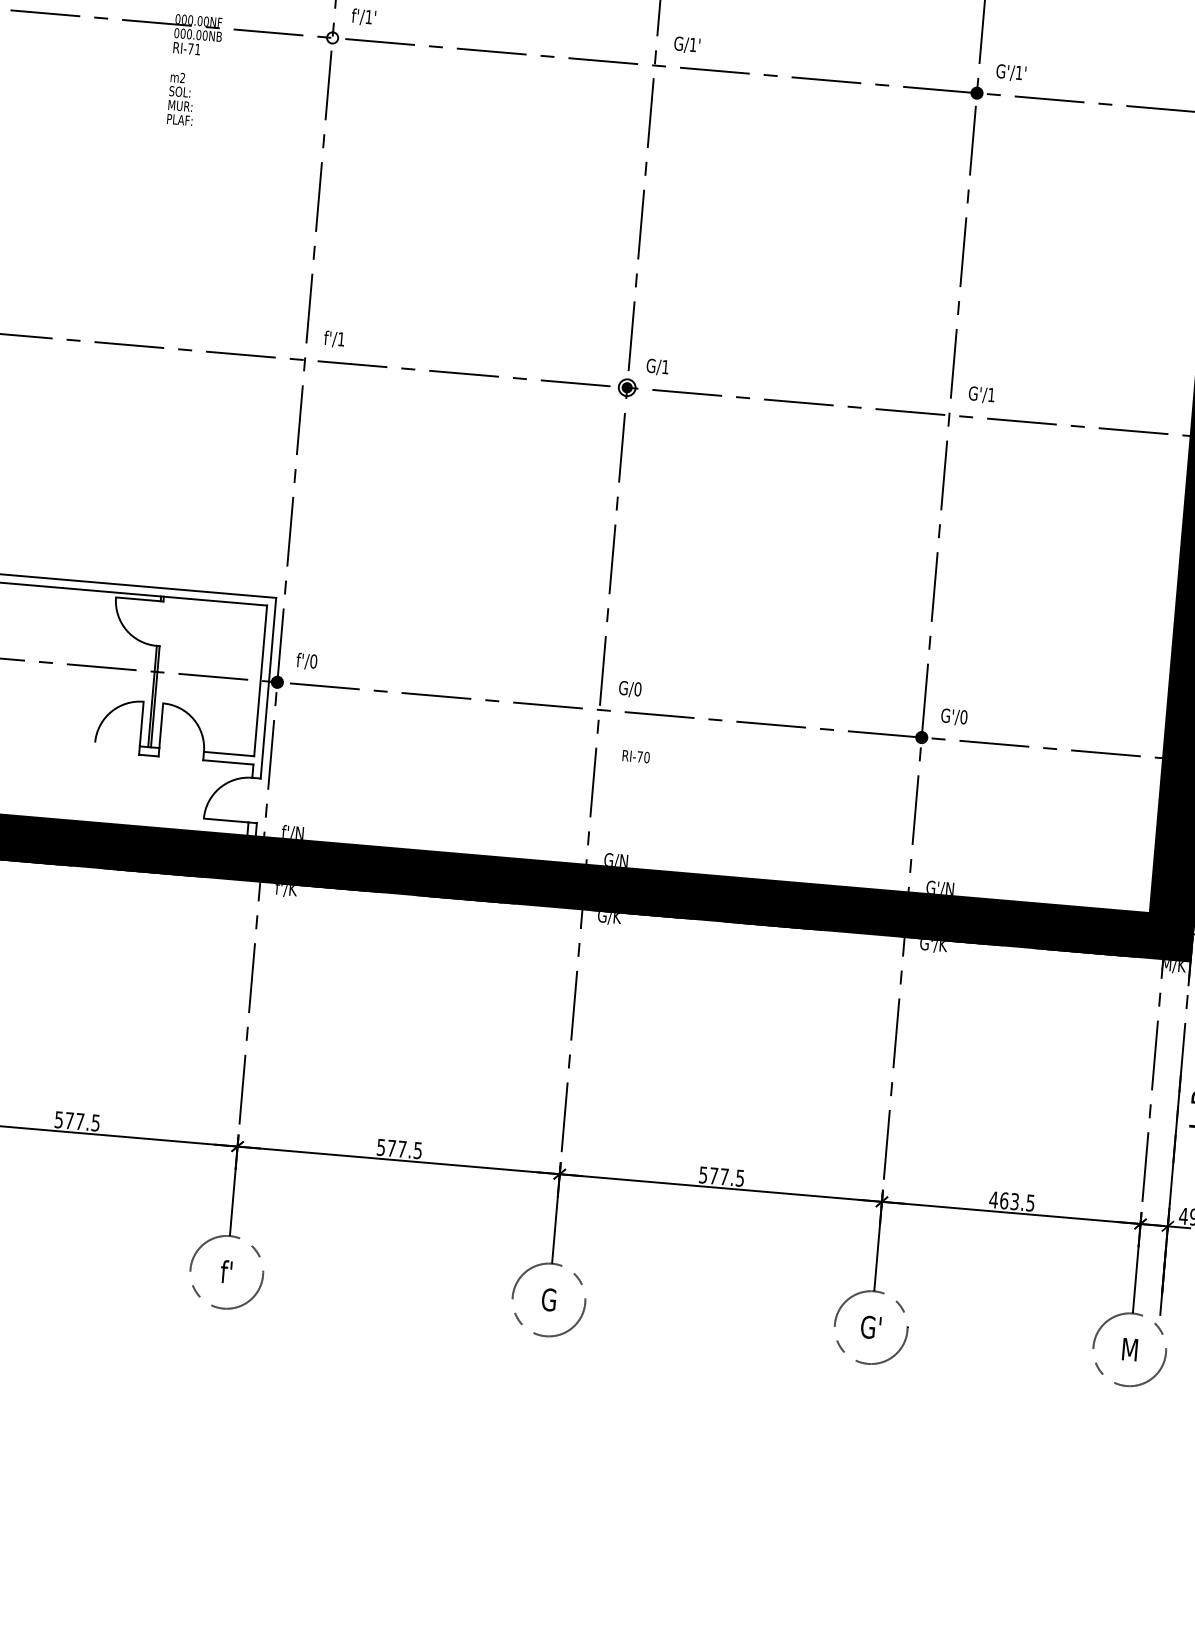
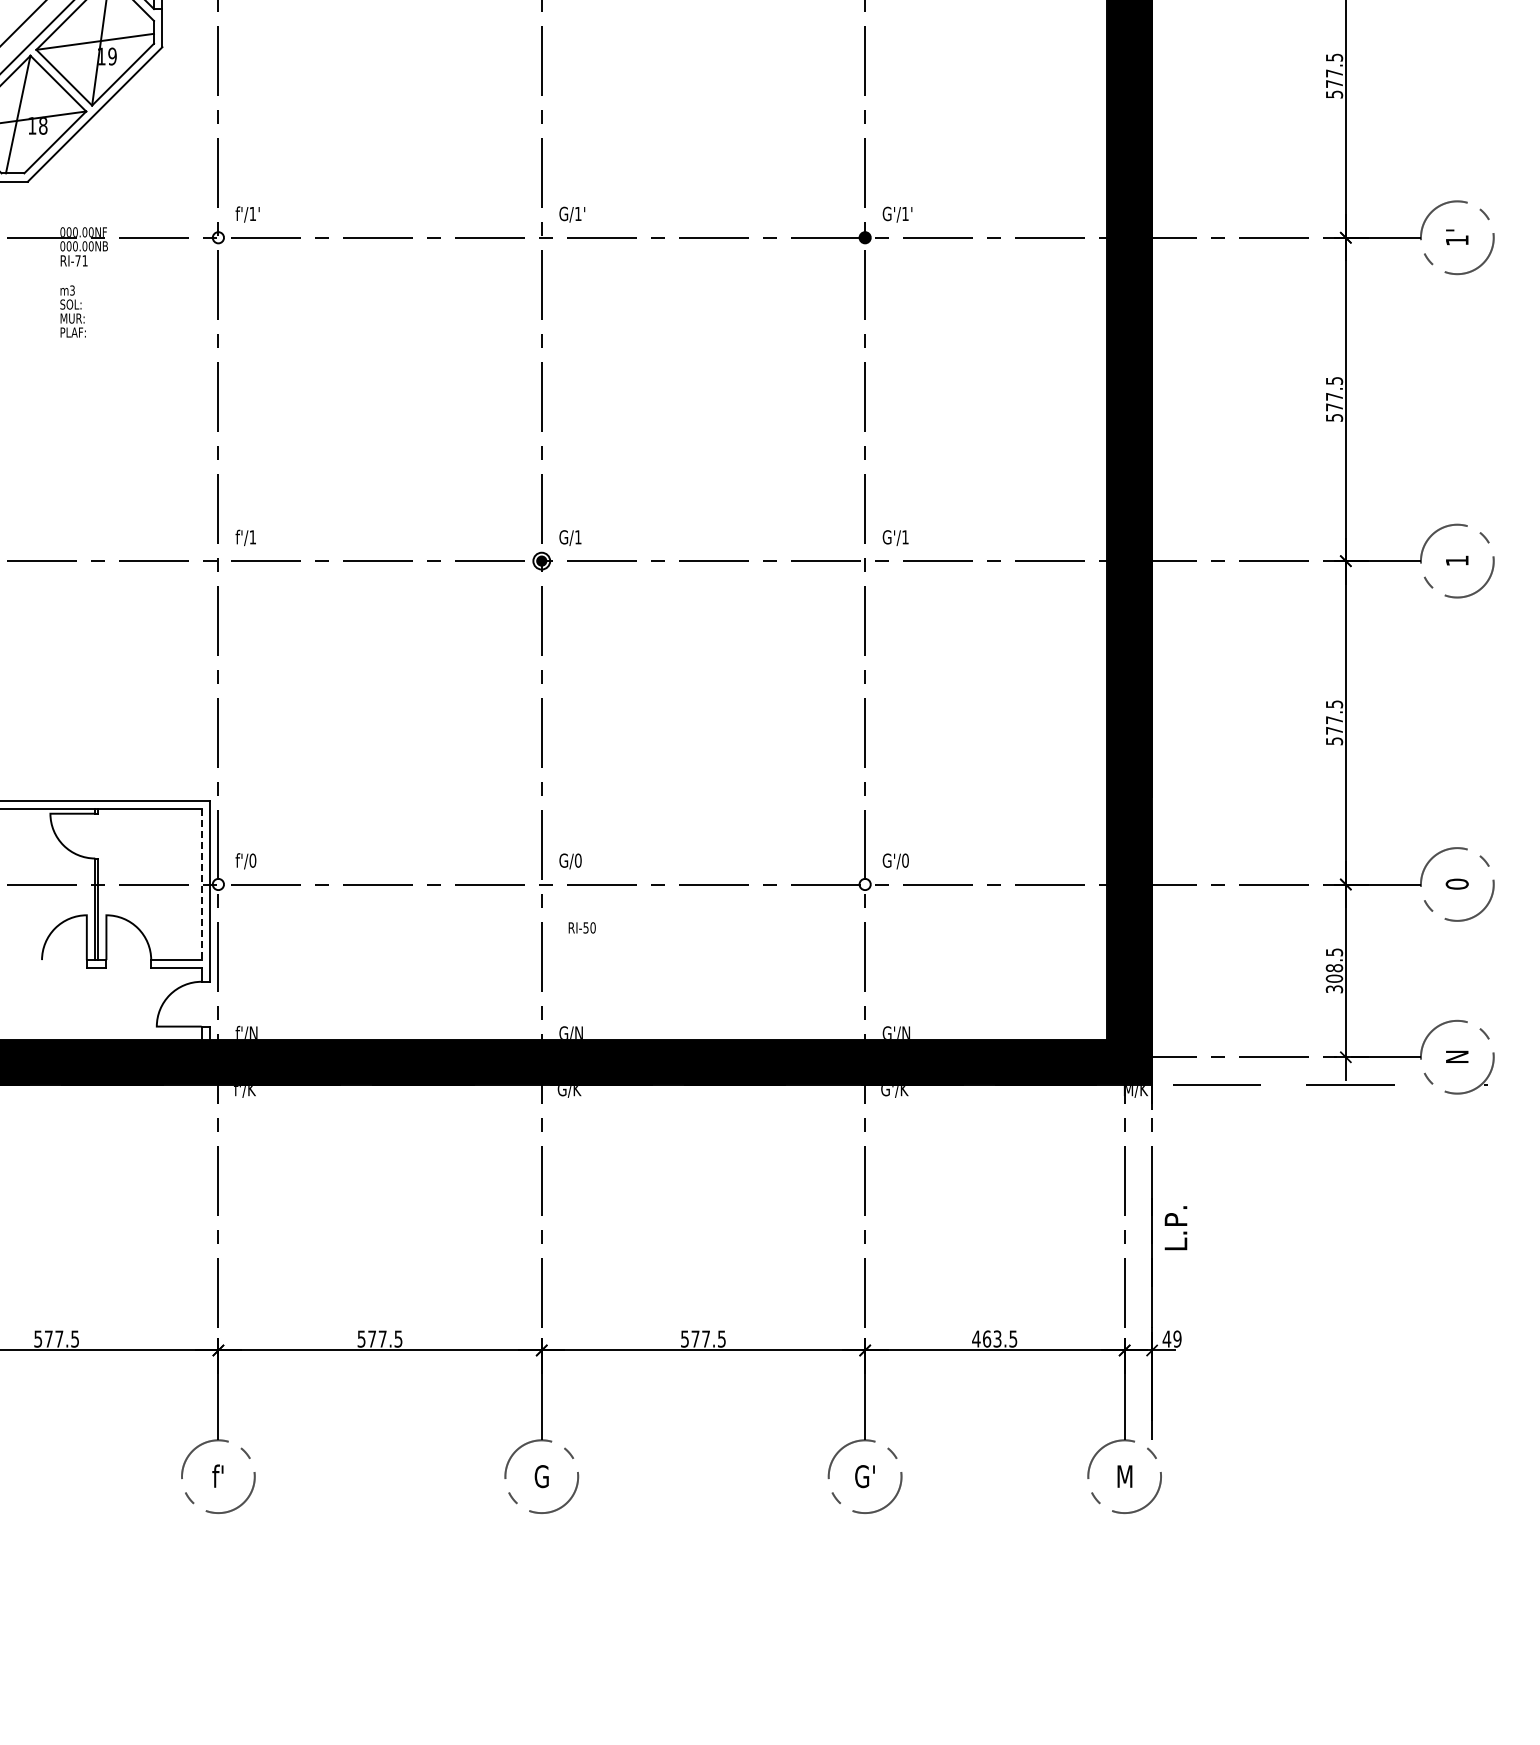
text: (182, 78) -> (72, 290), m2 -> m3
line: (260, 680) -> (201, 884), solid -> dashed
fill: (277, 682) -> (218, 884), removed
fill: (921, 737) -> (864, 884), removed
text: (639, 756) -> (585, 927), RI-70 -> RI-50

